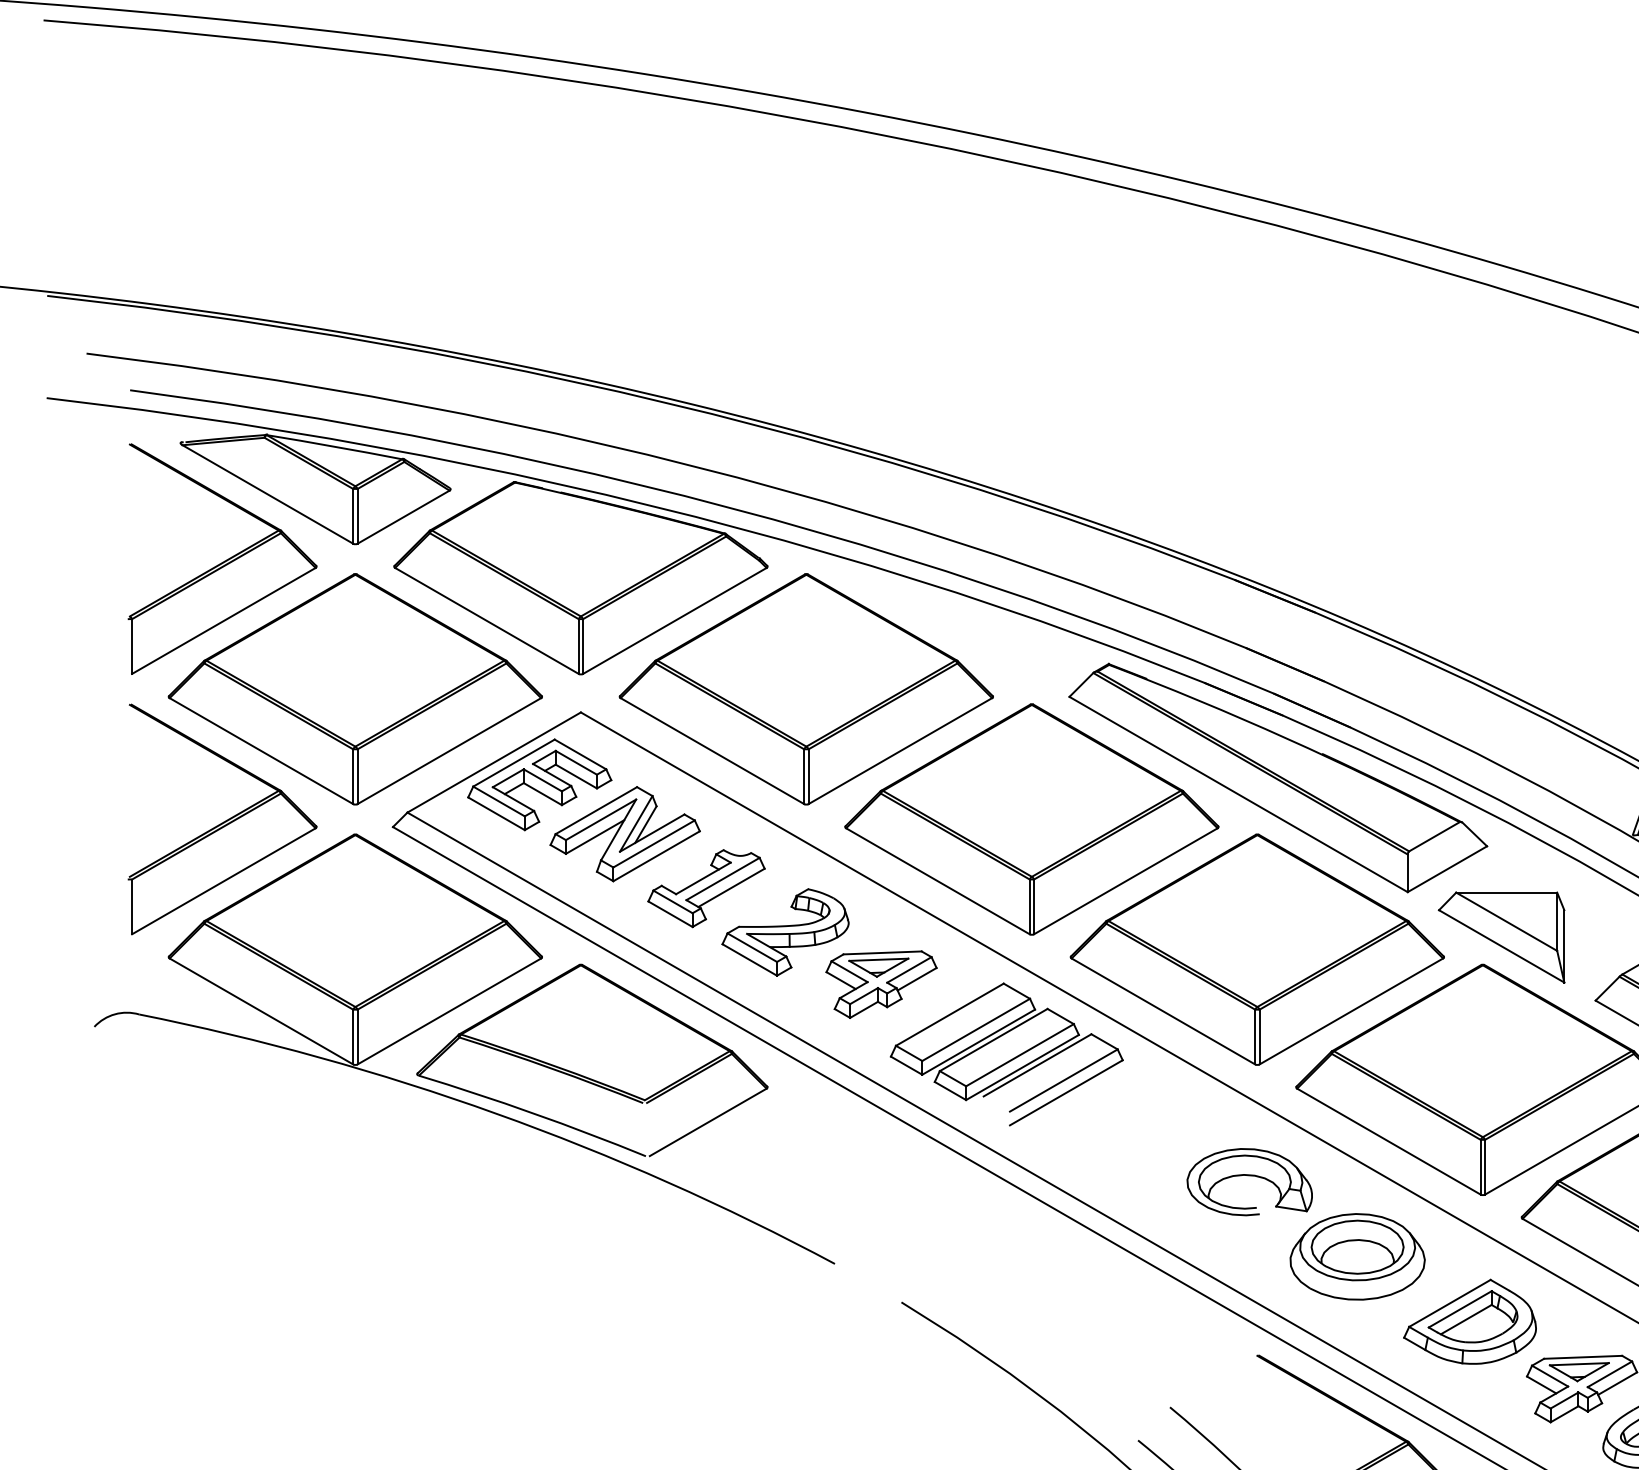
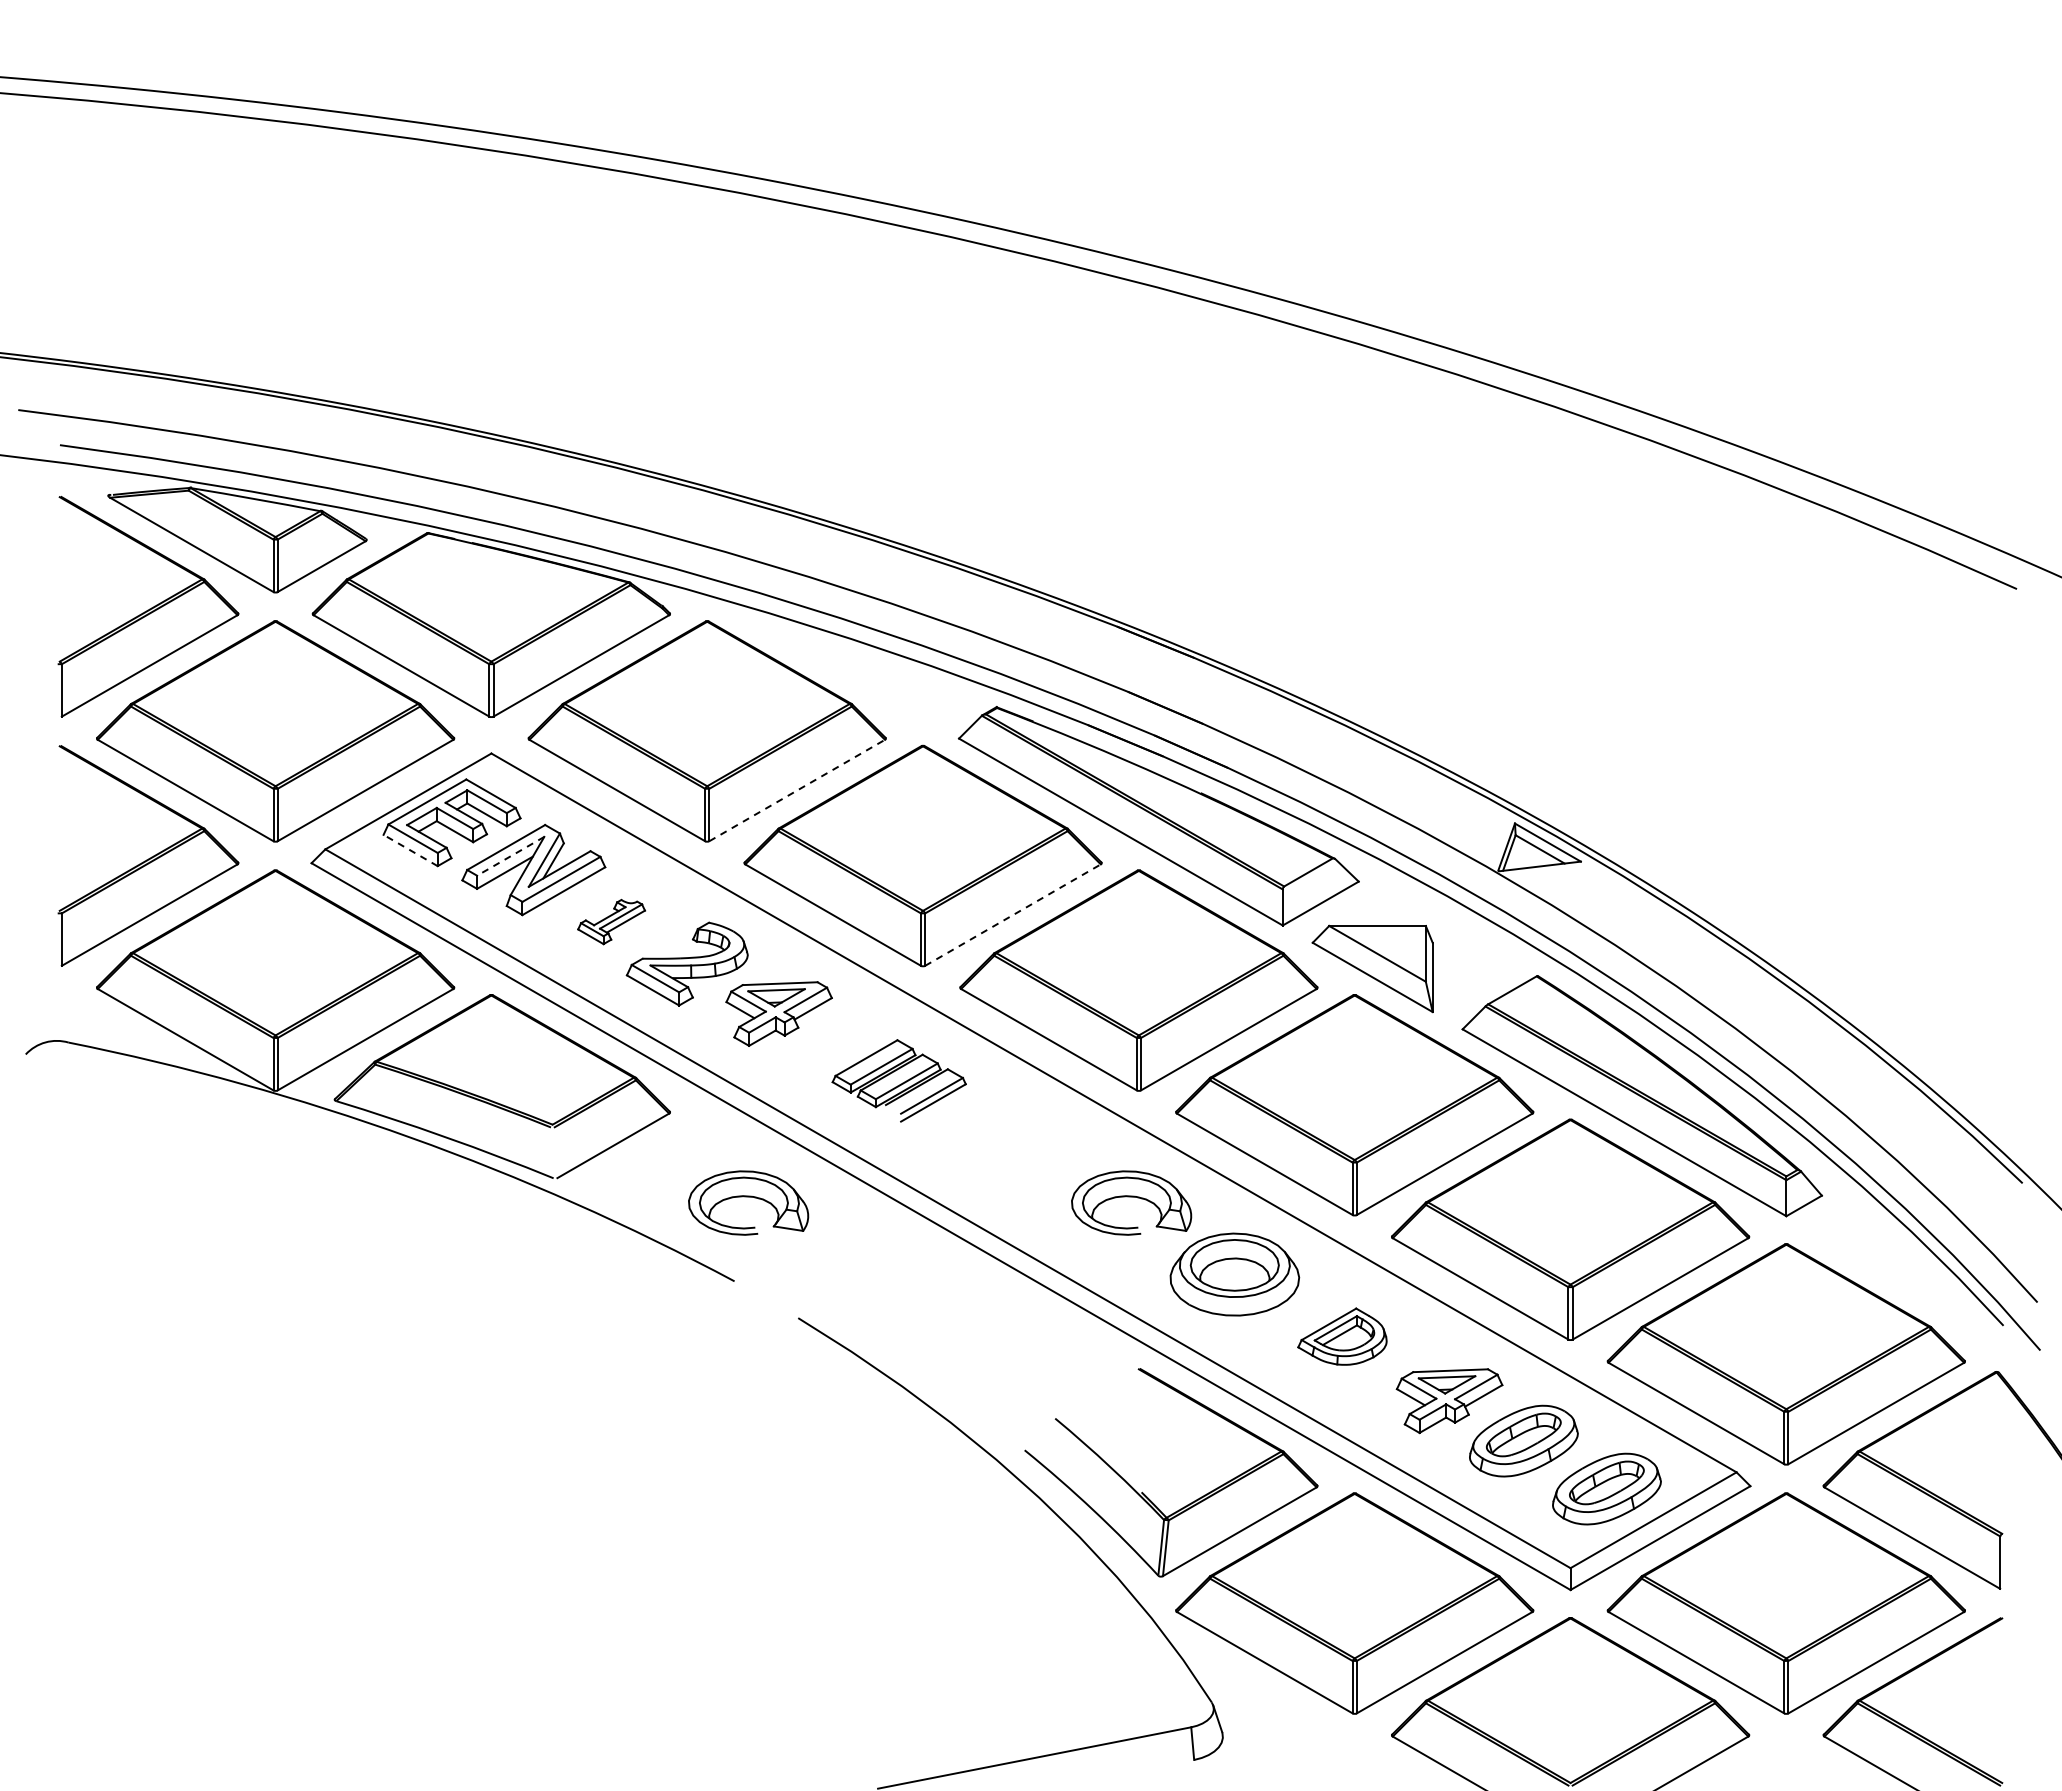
line: (900, 751) -> (797, 790), solid -> dashed
line: (496, 813) -> (410, 850), solid -> dashed
line: (600, 820) -> (510, 856), solid -> dashed
line: (1126, 880) -> (1013, 914), solid -> dashed
part: (706, 887) -> (611, 921), size x0.6
part: (1007, 1054) -> (899, 1080), size x0.6
part: (849, 1181) -> (748, 1202), added
part: (1470, 1321) -> (1342, 1336), size x0.7

